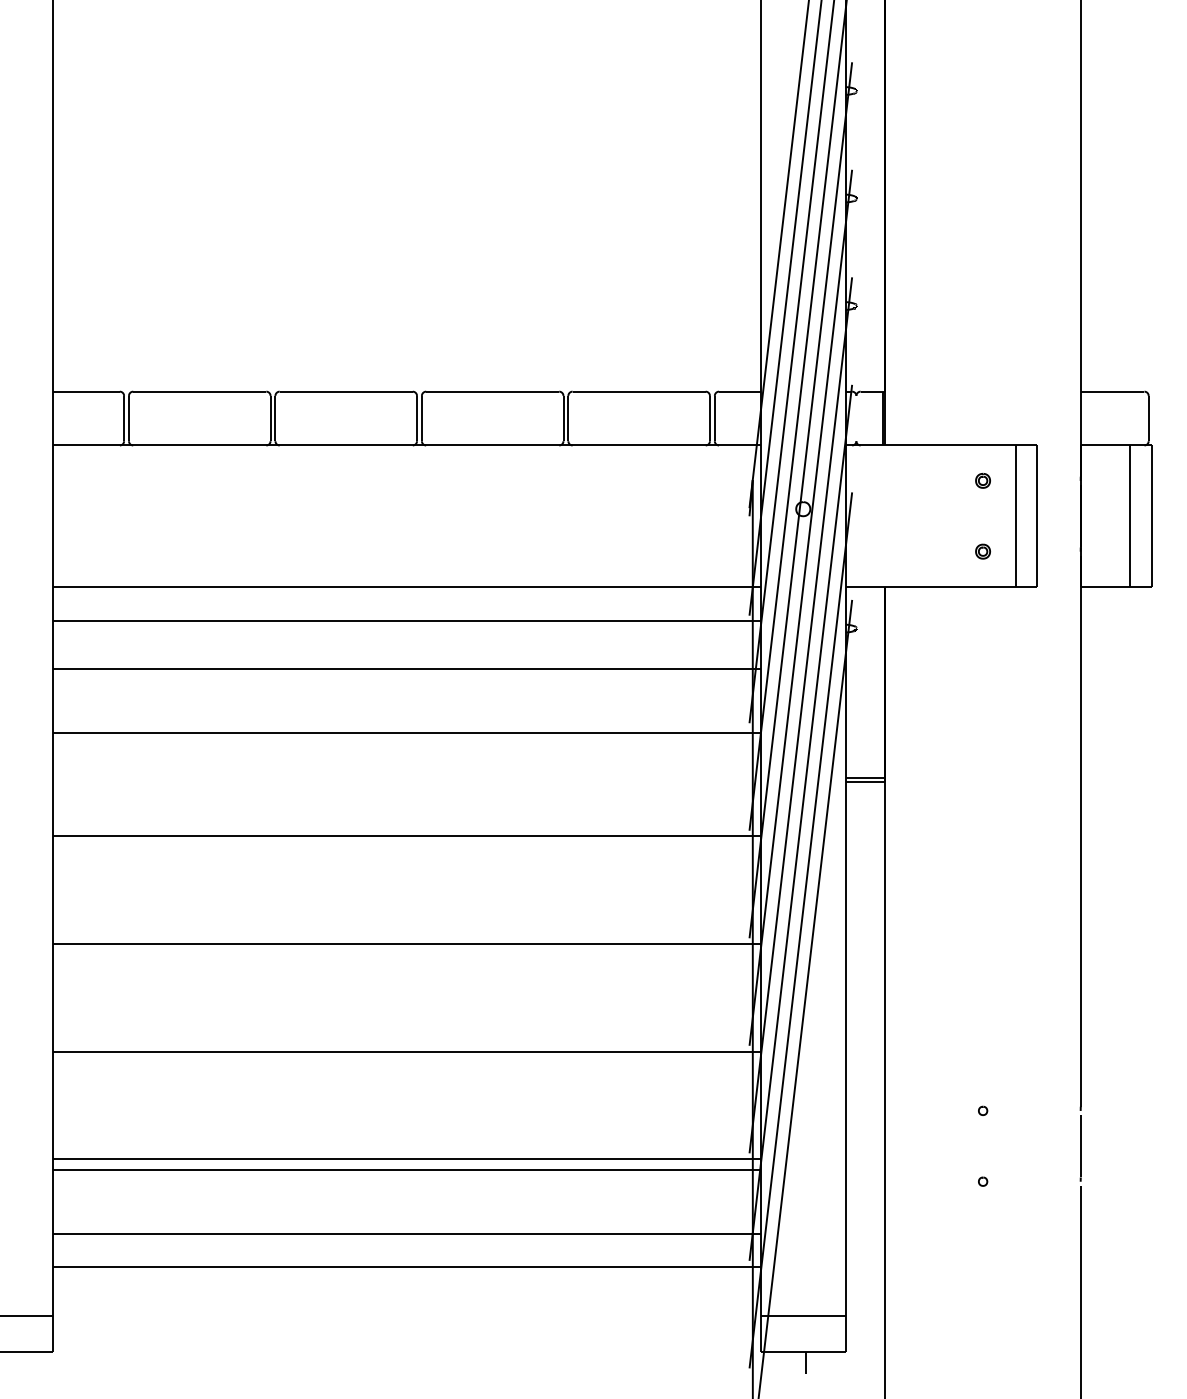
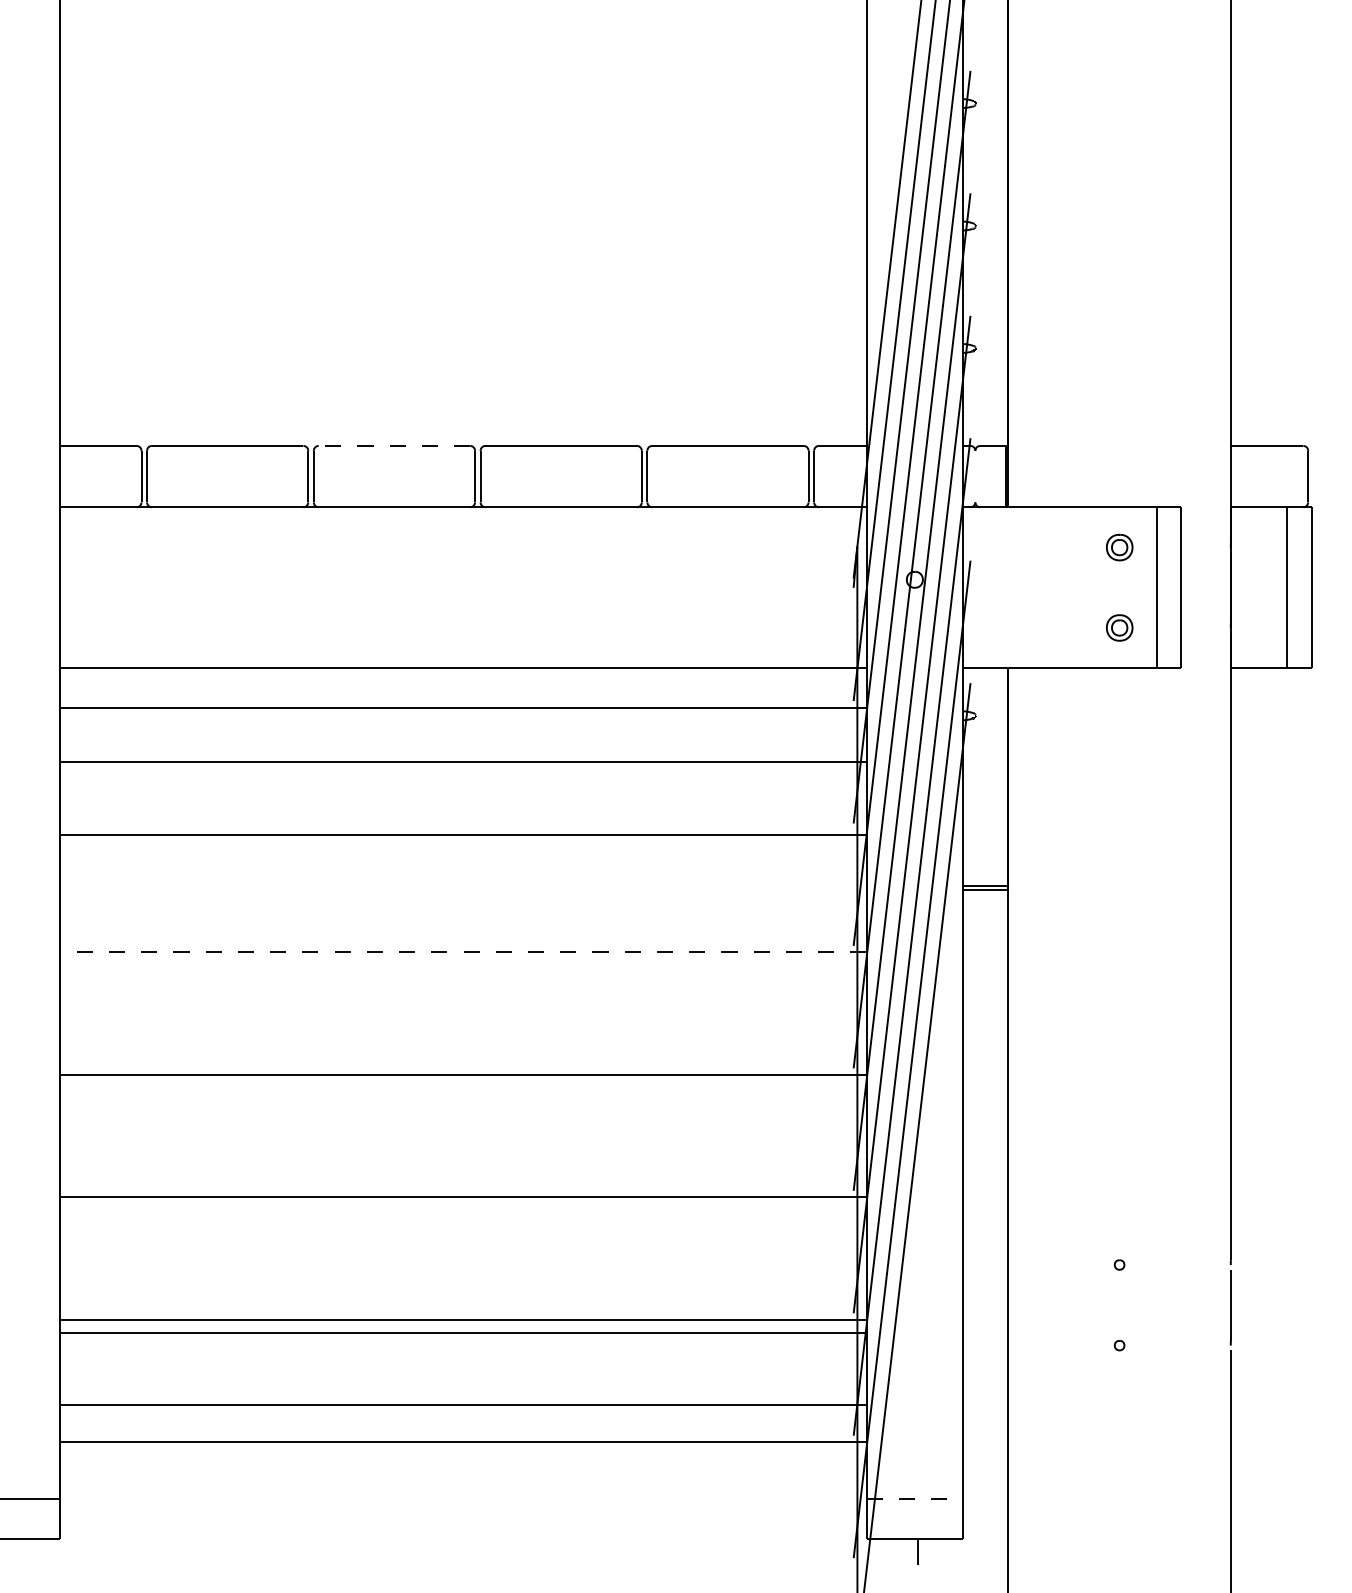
line: (346, 392) -> (394, 446), solid -> dashed
part: (982, 480) -> (1119, 547), size x1.6
part: (982, 551) -> (1119, 628), size x1.6
line: (406, 836) -> (462, 952), solid -> dashed
line: (803, 1315) -> (915, 1498), solid -> dashed

